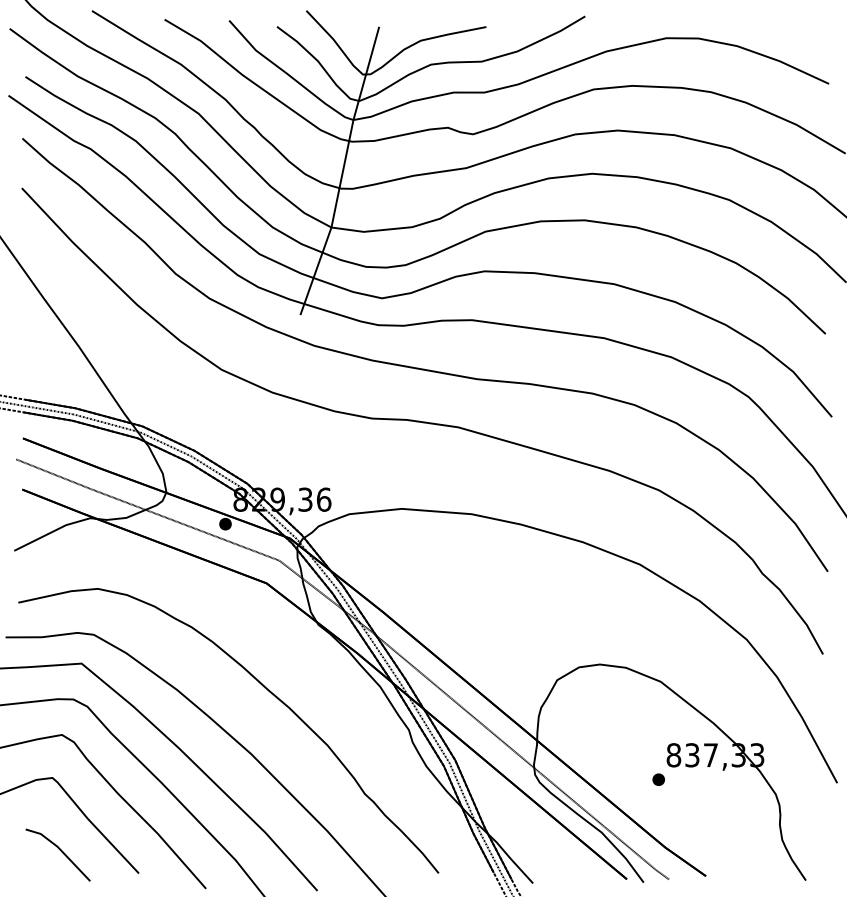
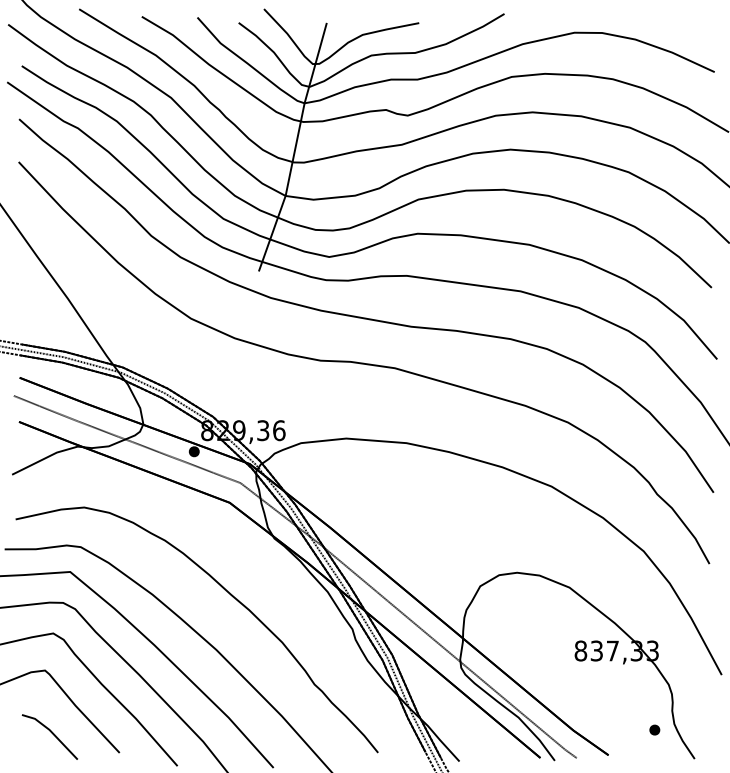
part: (658, 779) -> (654, 729), moved

